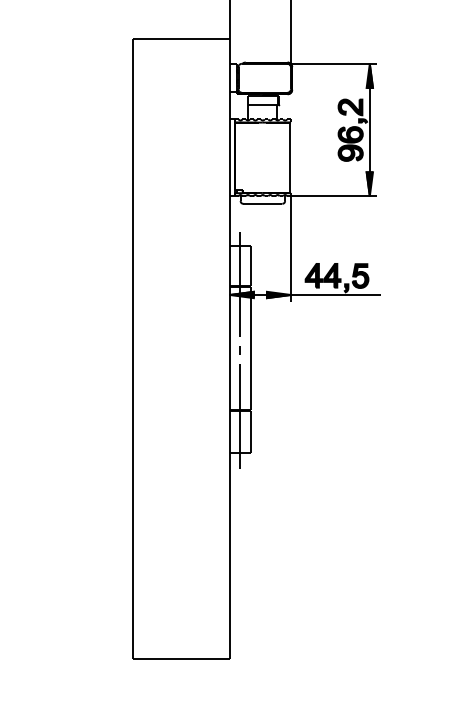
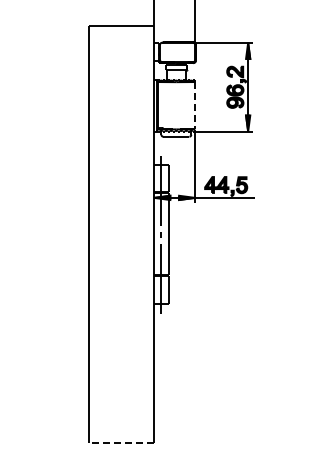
line: (289, 157) -> (194, 105), solid -> dashed
line: (181, 659) -> (121, 442), solid -> dashed

